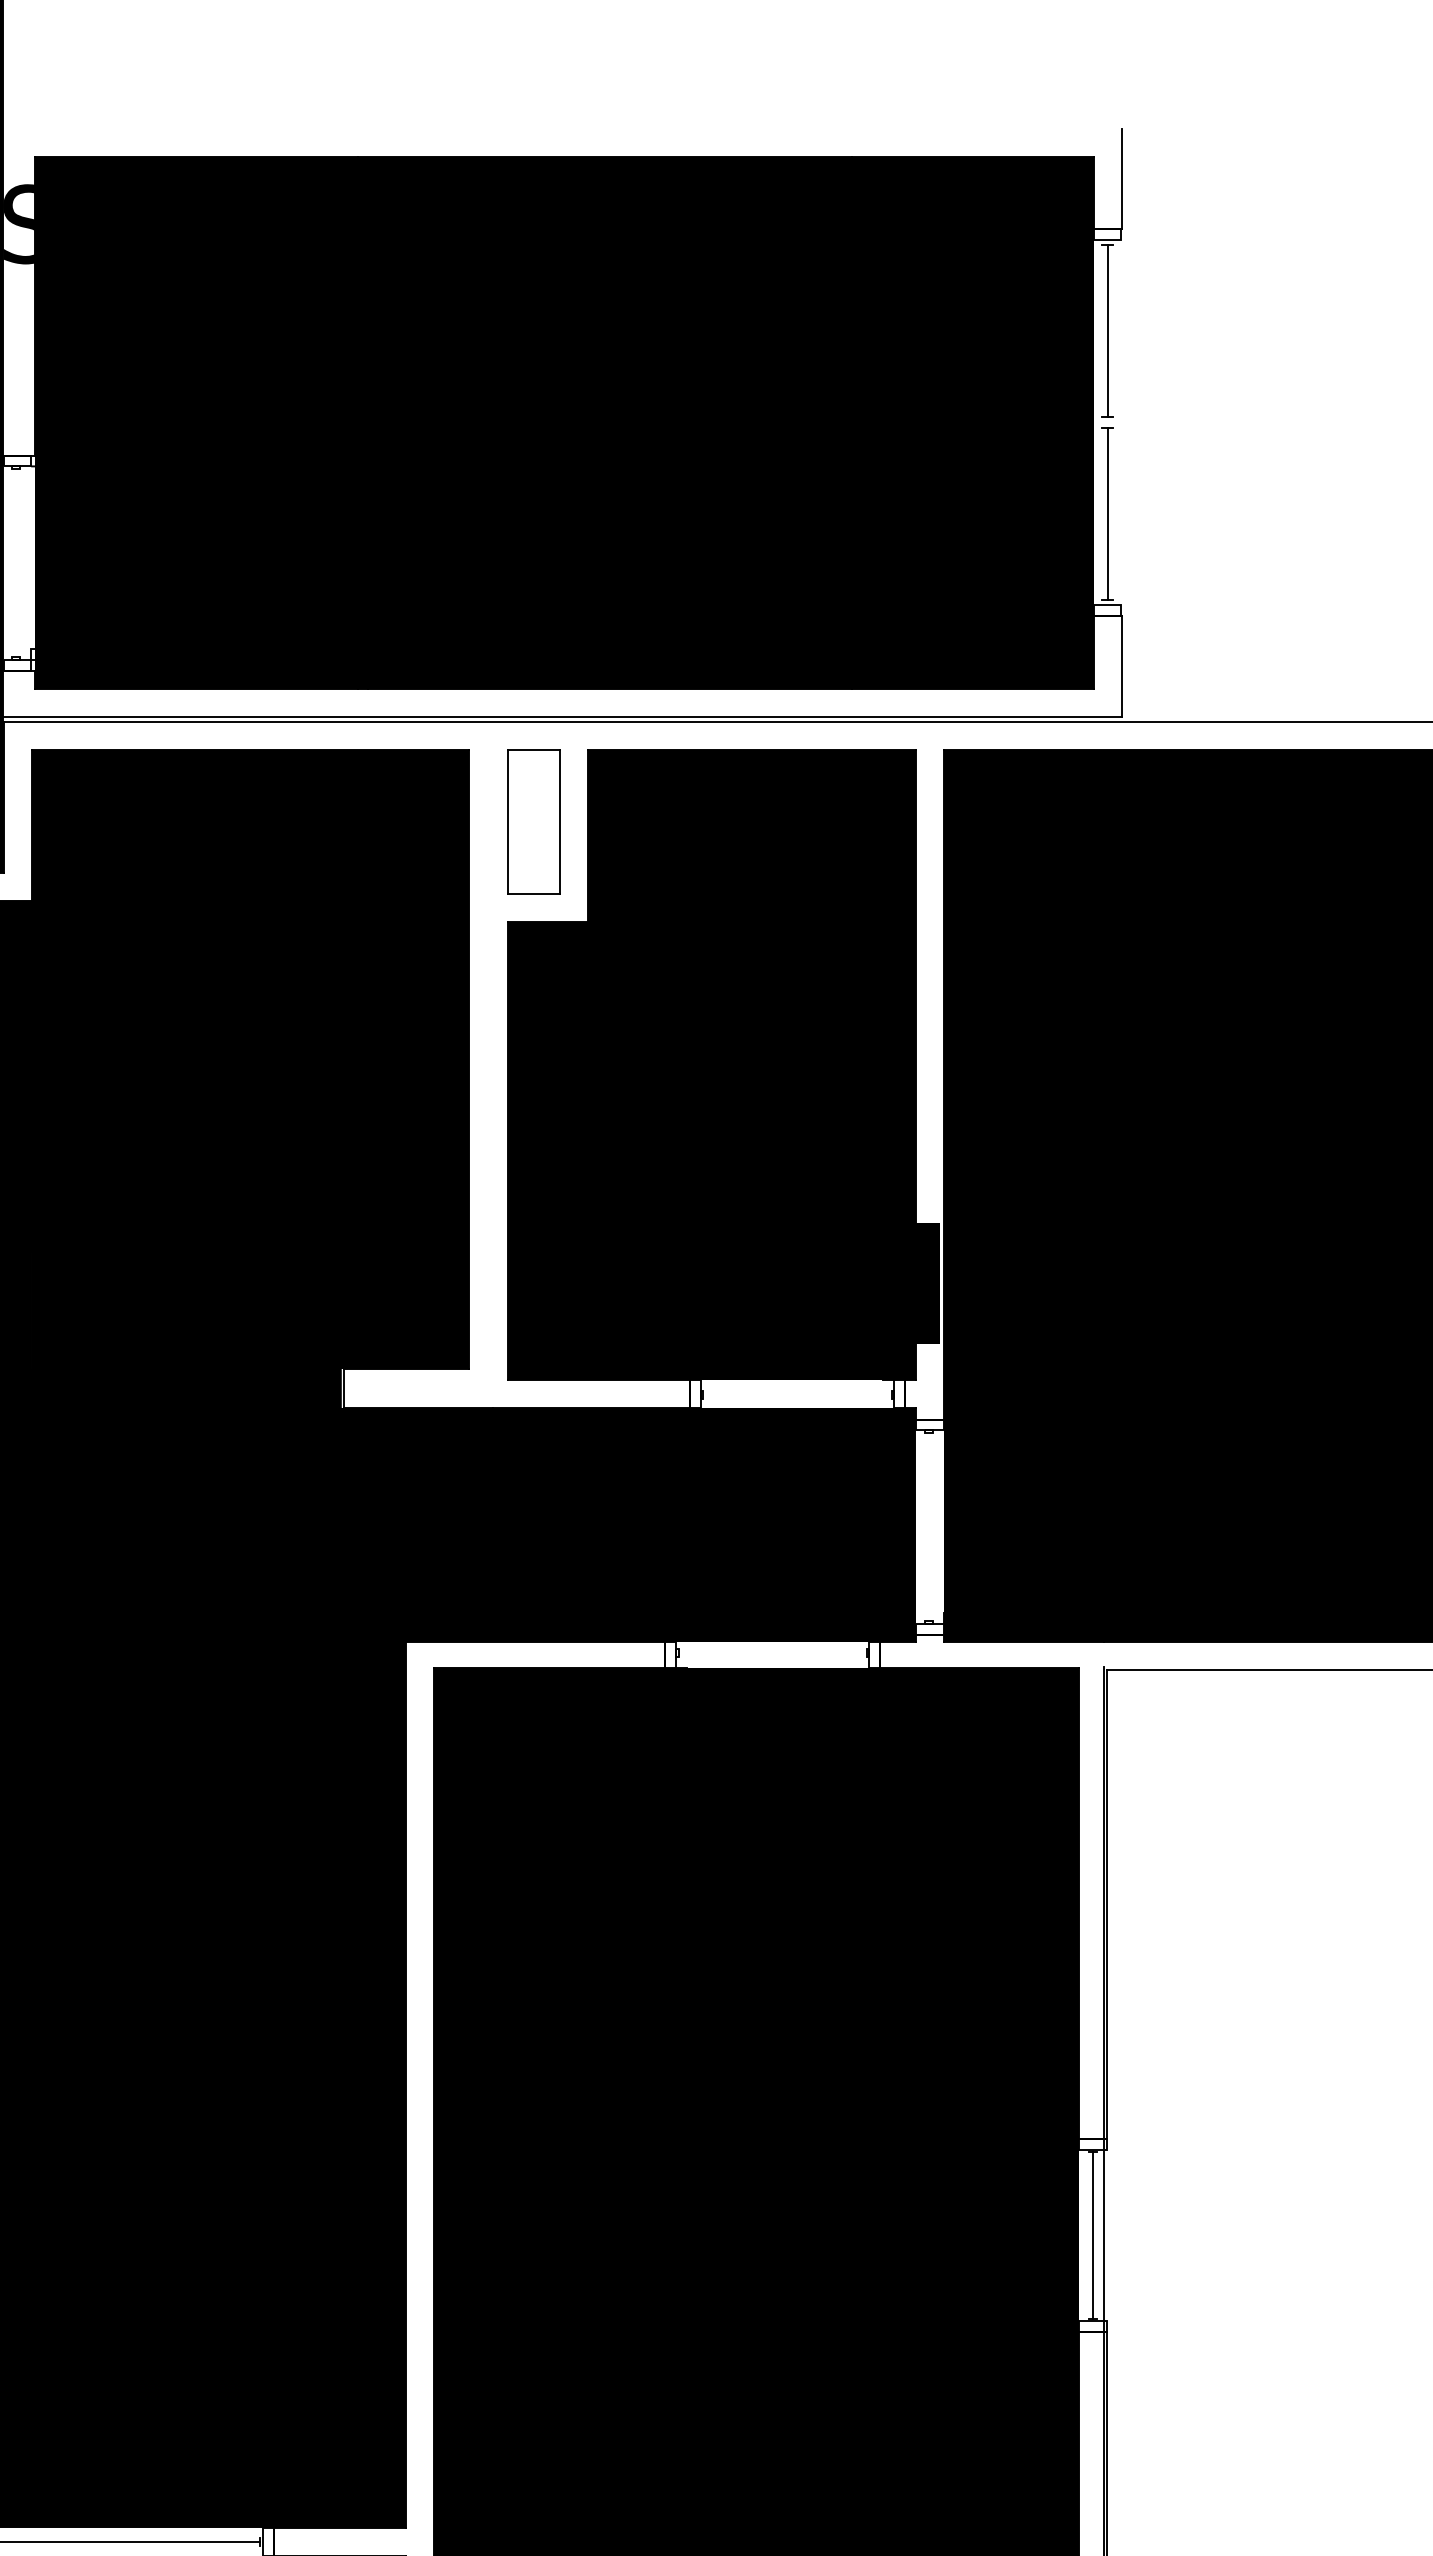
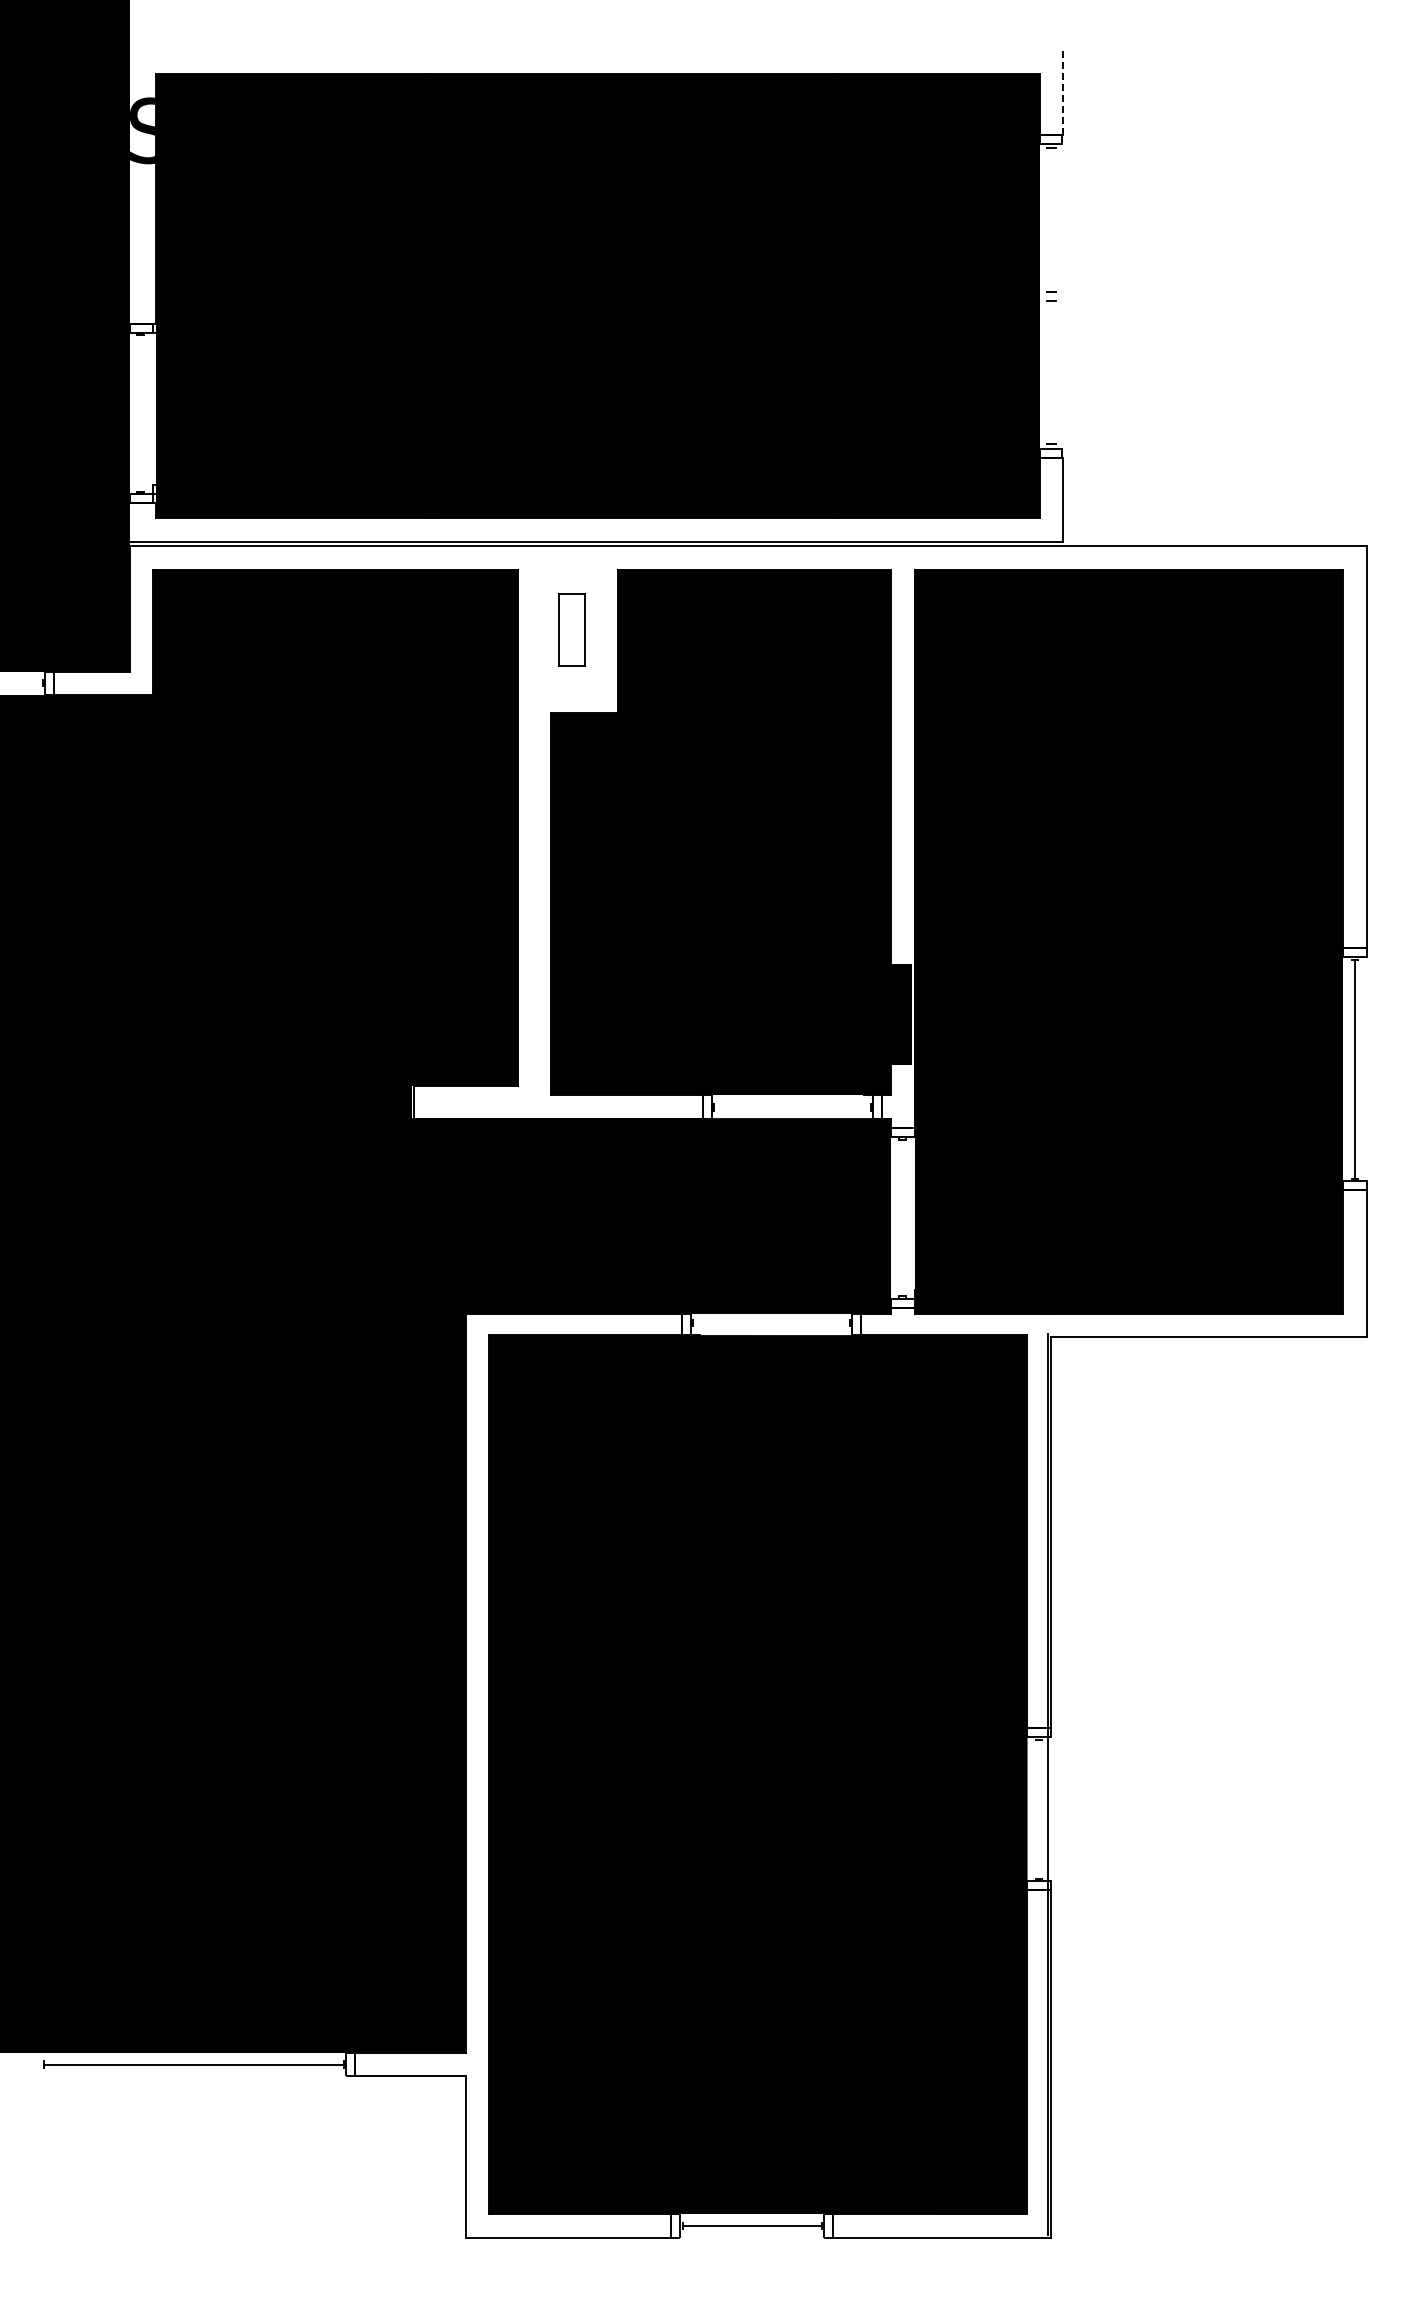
line: (1122, 179) -> (1063, 93), solid -> dashed
line: (1108, 330) -> (1051, 219), removed
line: (1108, 513) -> (1051, 372), removed
part: (534, 821) -> (572, 629), size x0.6
line: (1092, 2234) -> (1038, 1808), removed

